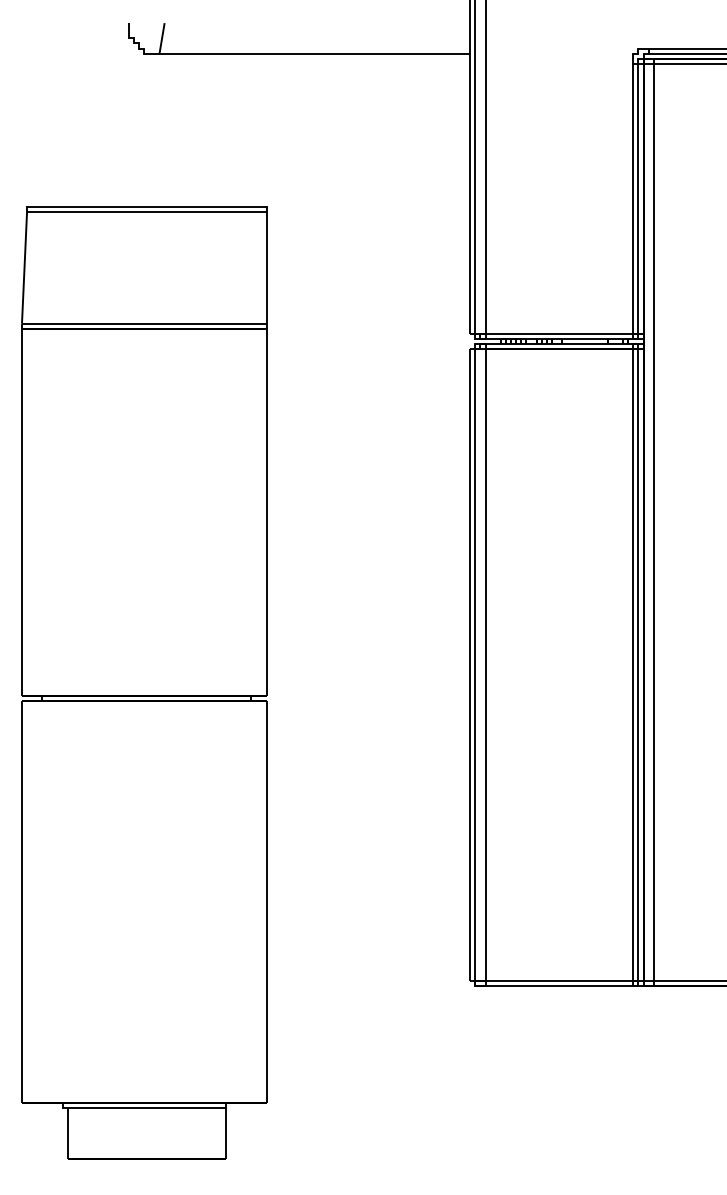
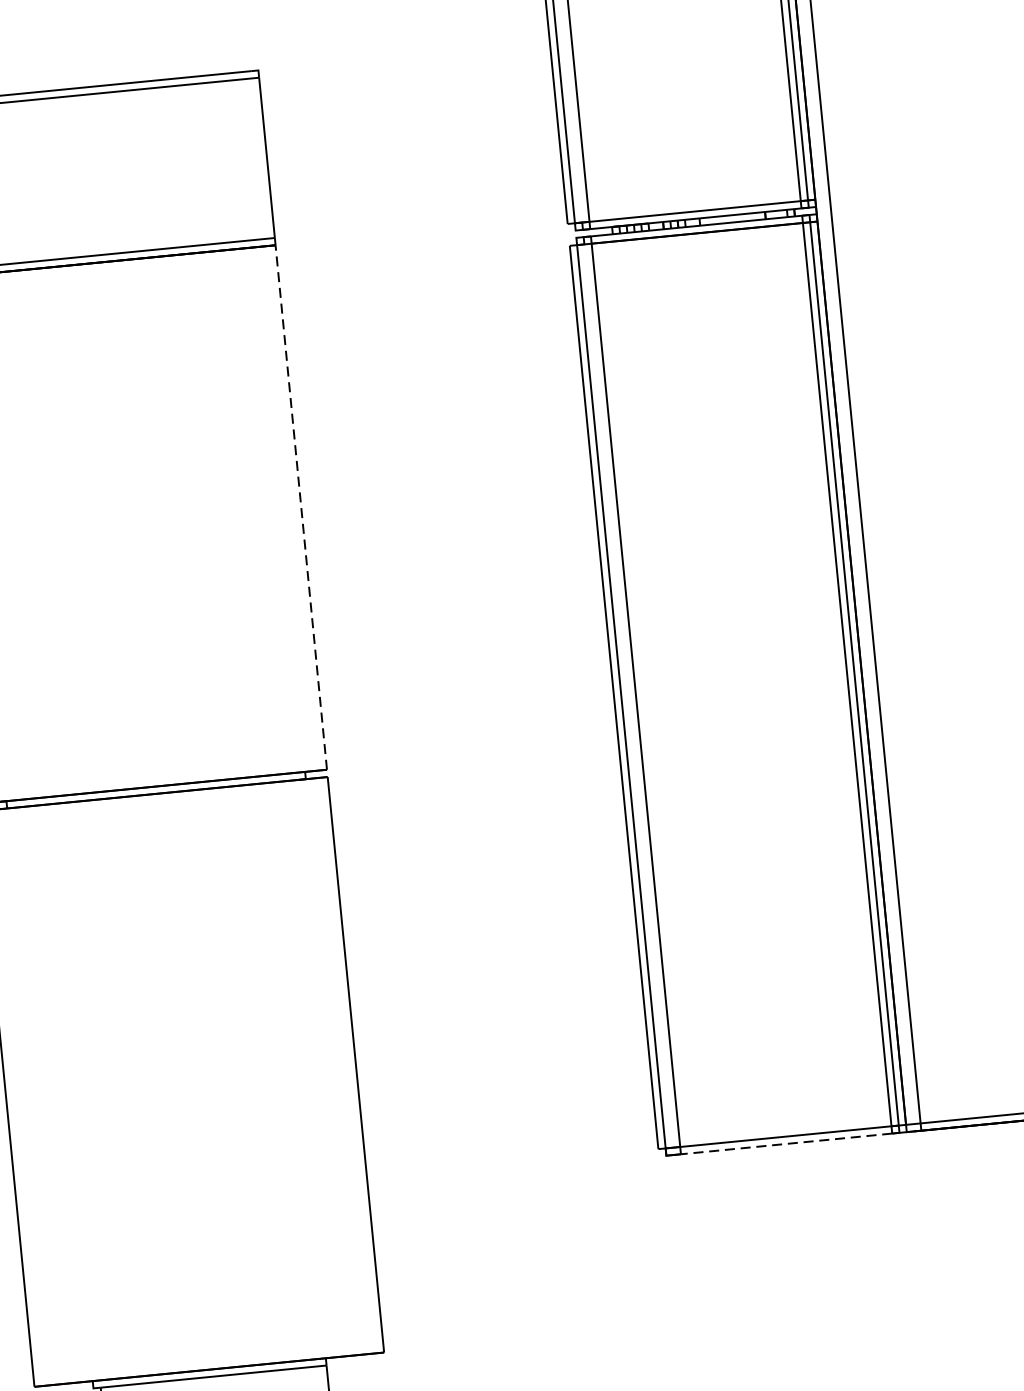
line: (266, 511) -> (301, 506), solid -> dashed
line: (559, 985) -> (786, 1143), solid -> dashed

